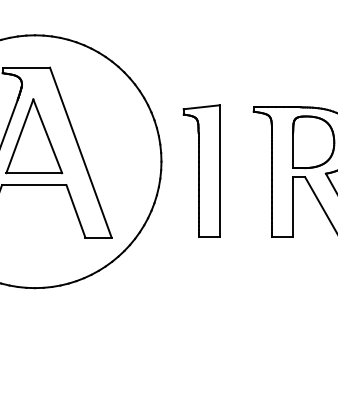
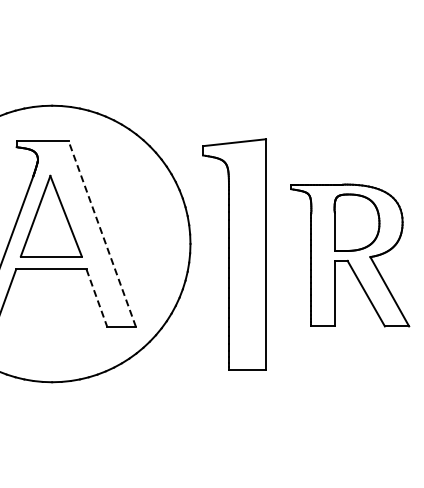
line: (81, 153) -> (102, 234), solid -> dashed
part: (201, 170) -> (234, 253), size x1.6
line: (75, 211) -> (96, 298), solid -> dashed

